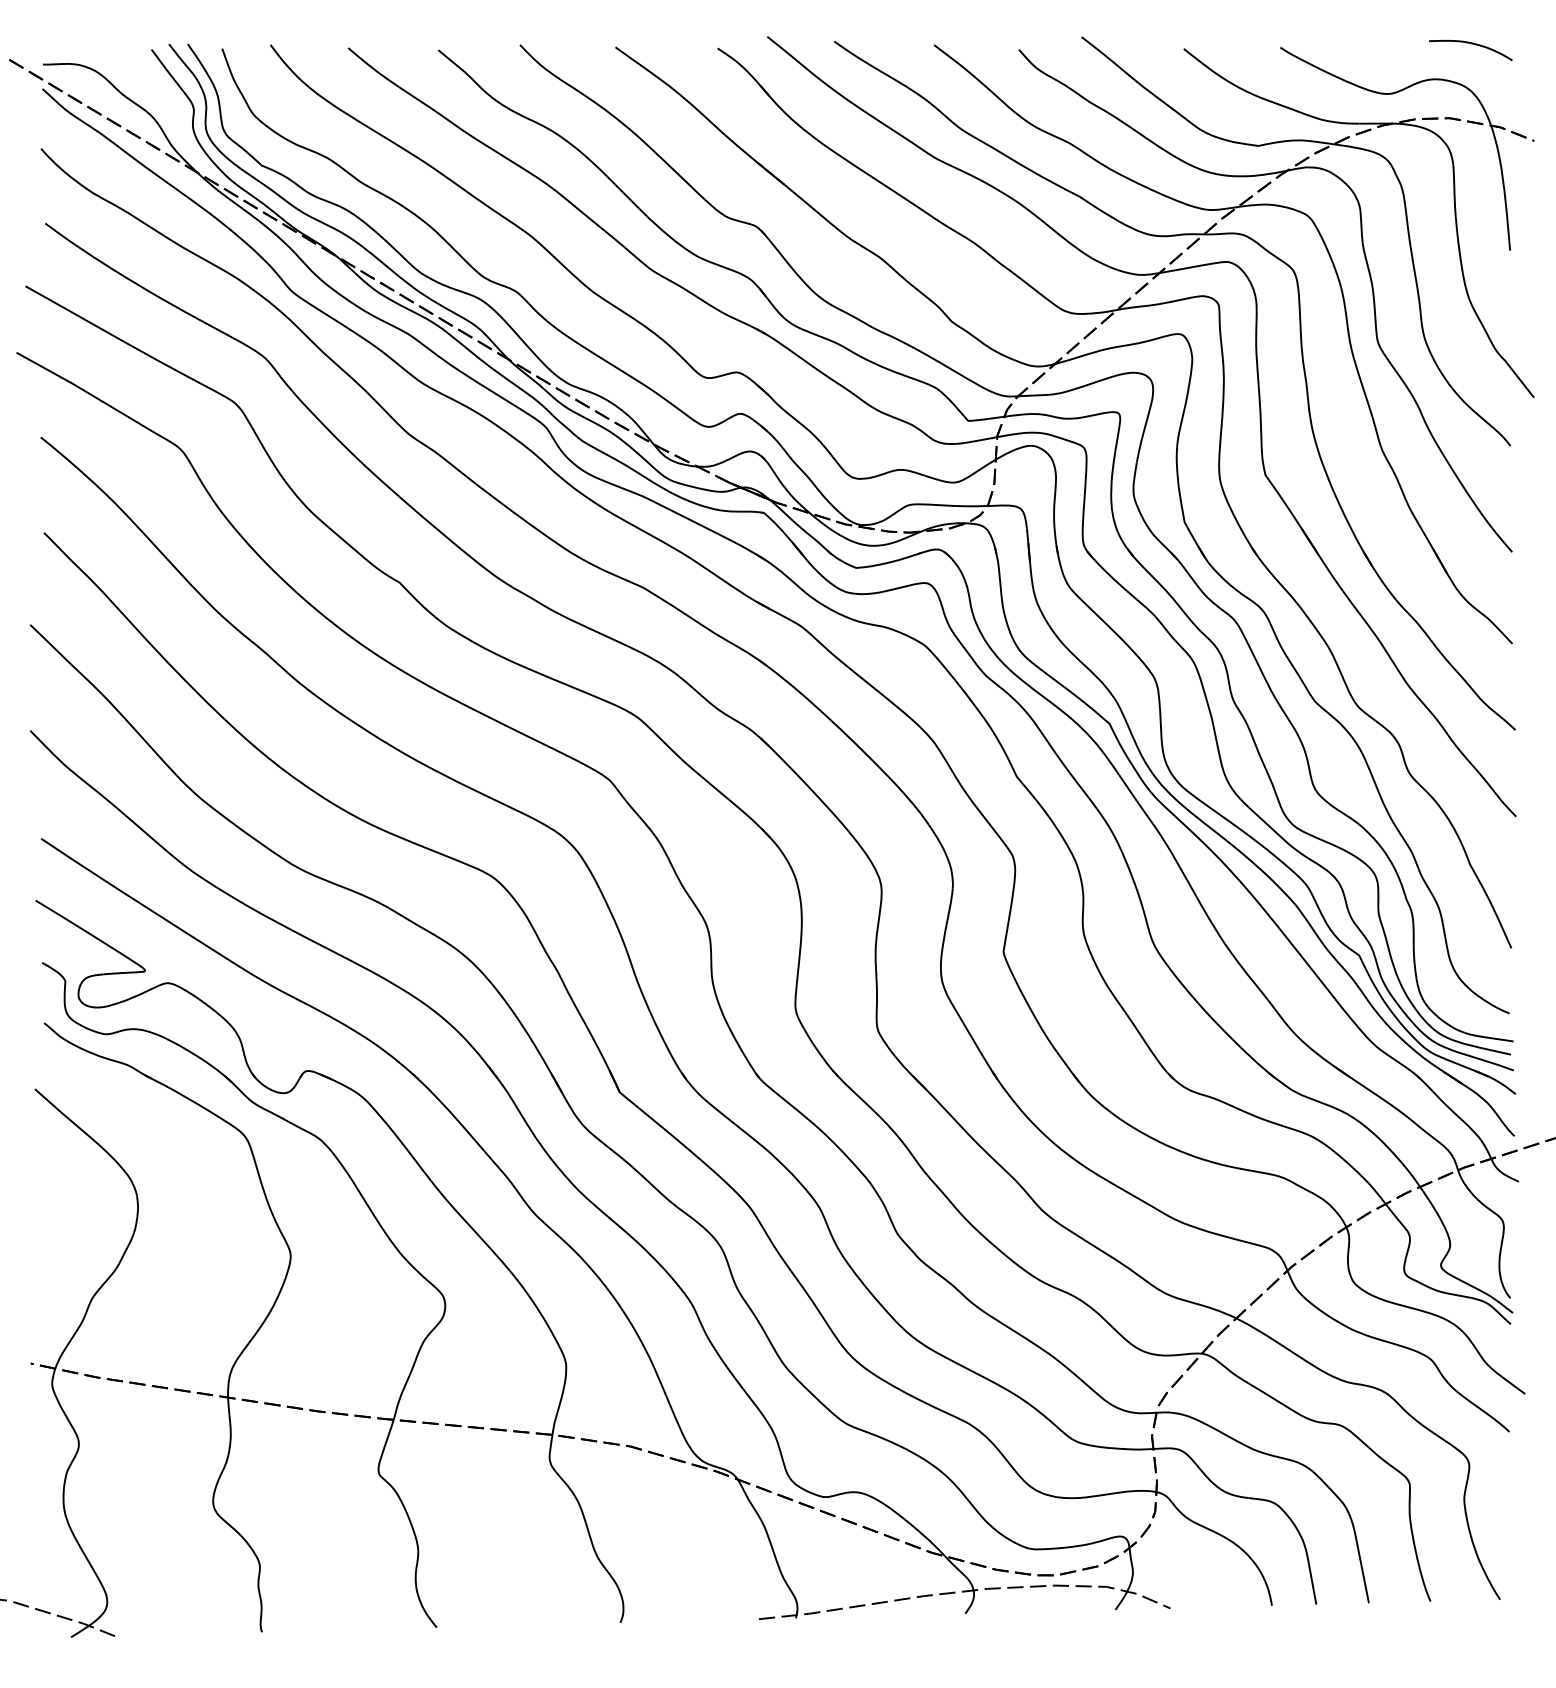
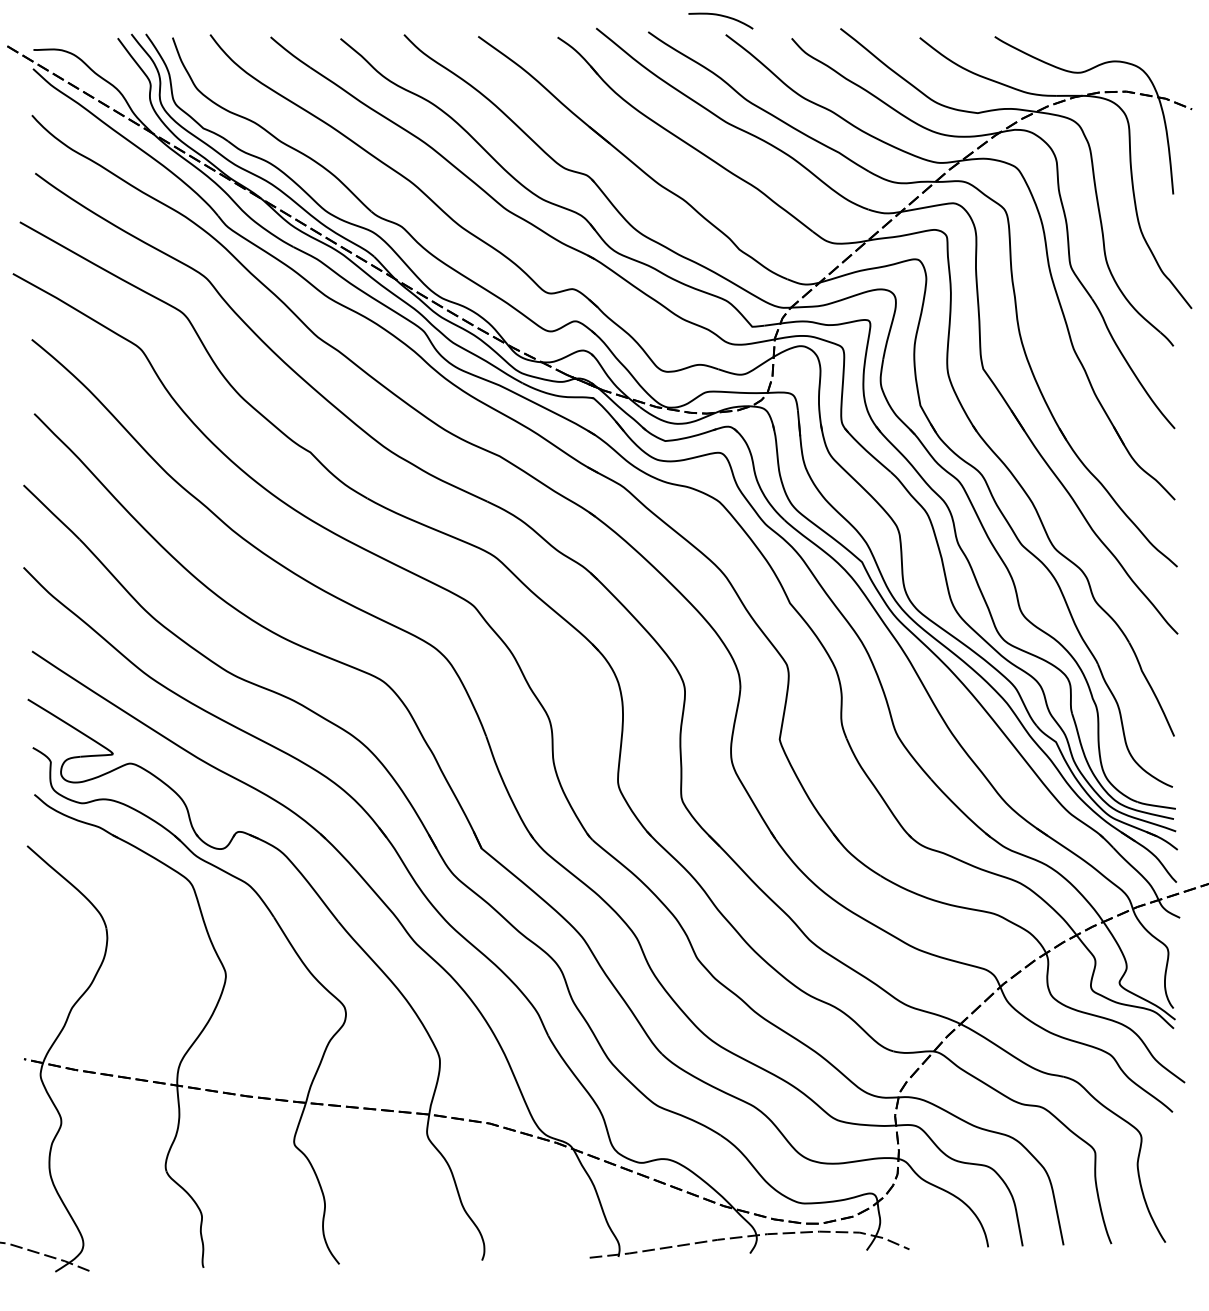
curve: (1471, 44) -> (721, 16), moved

